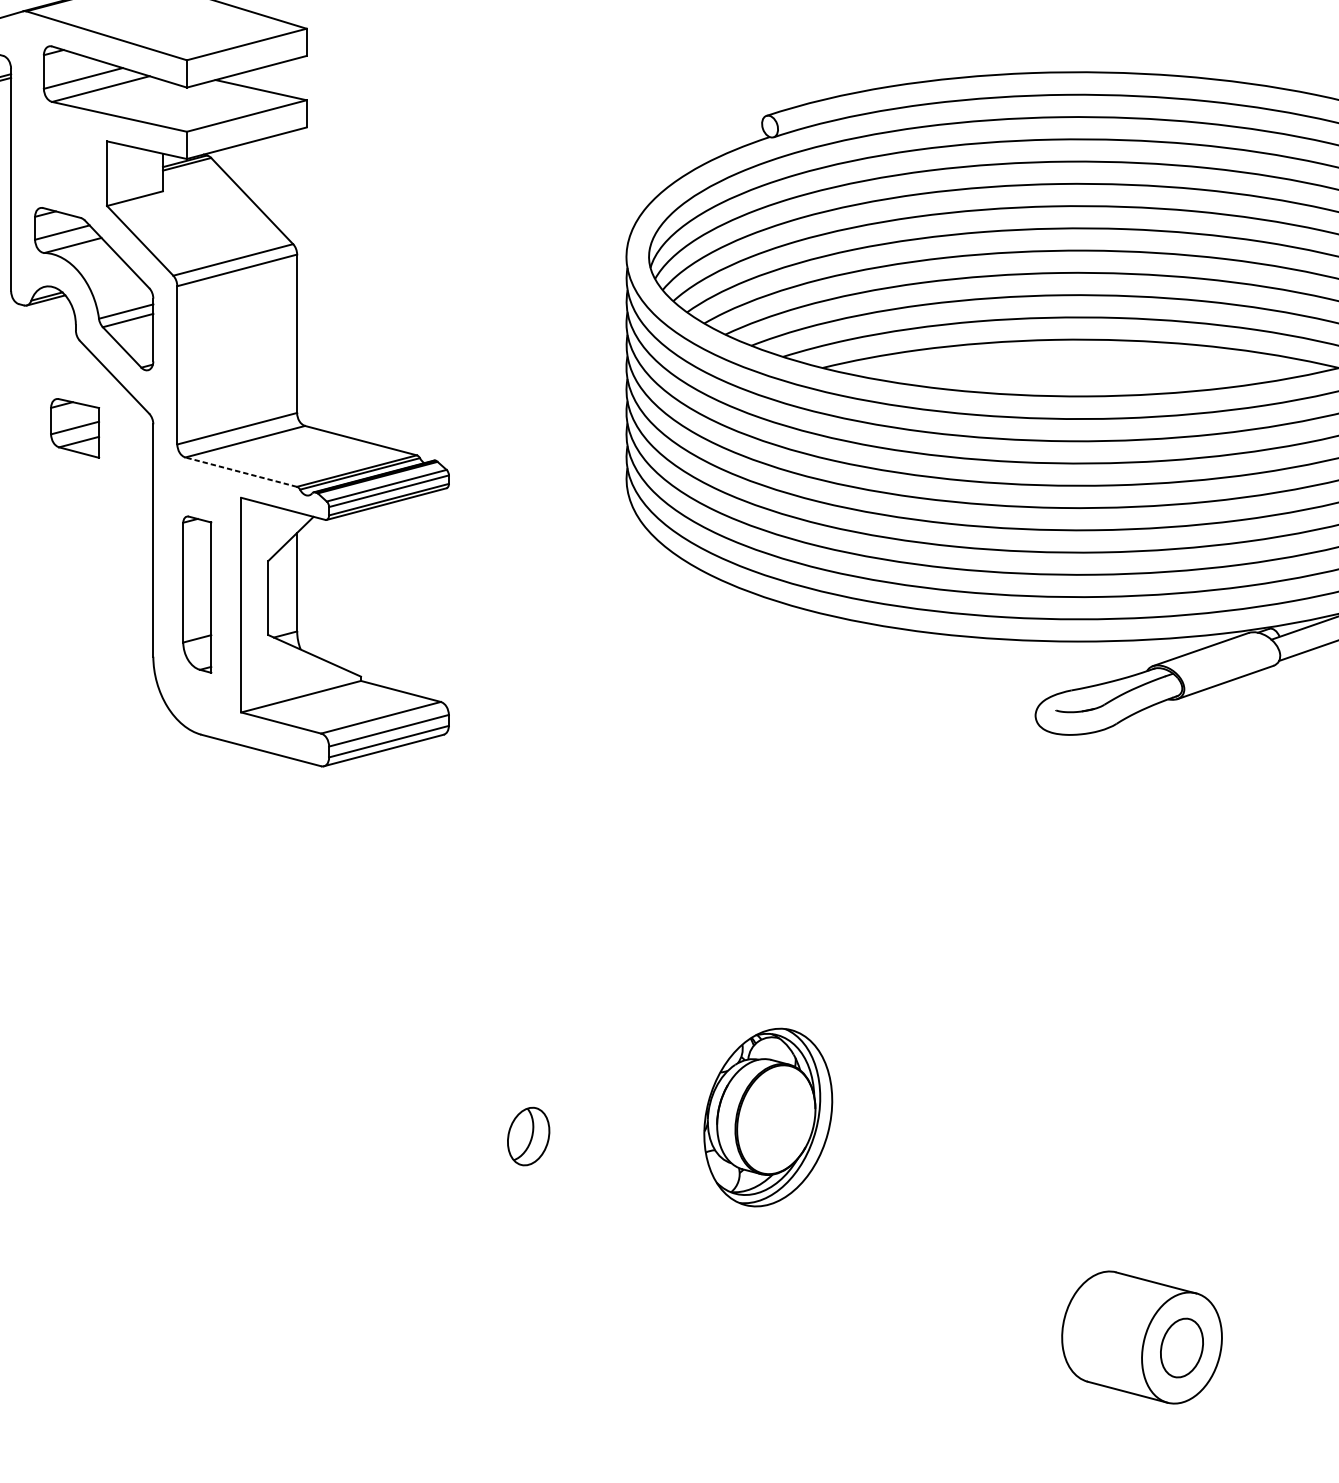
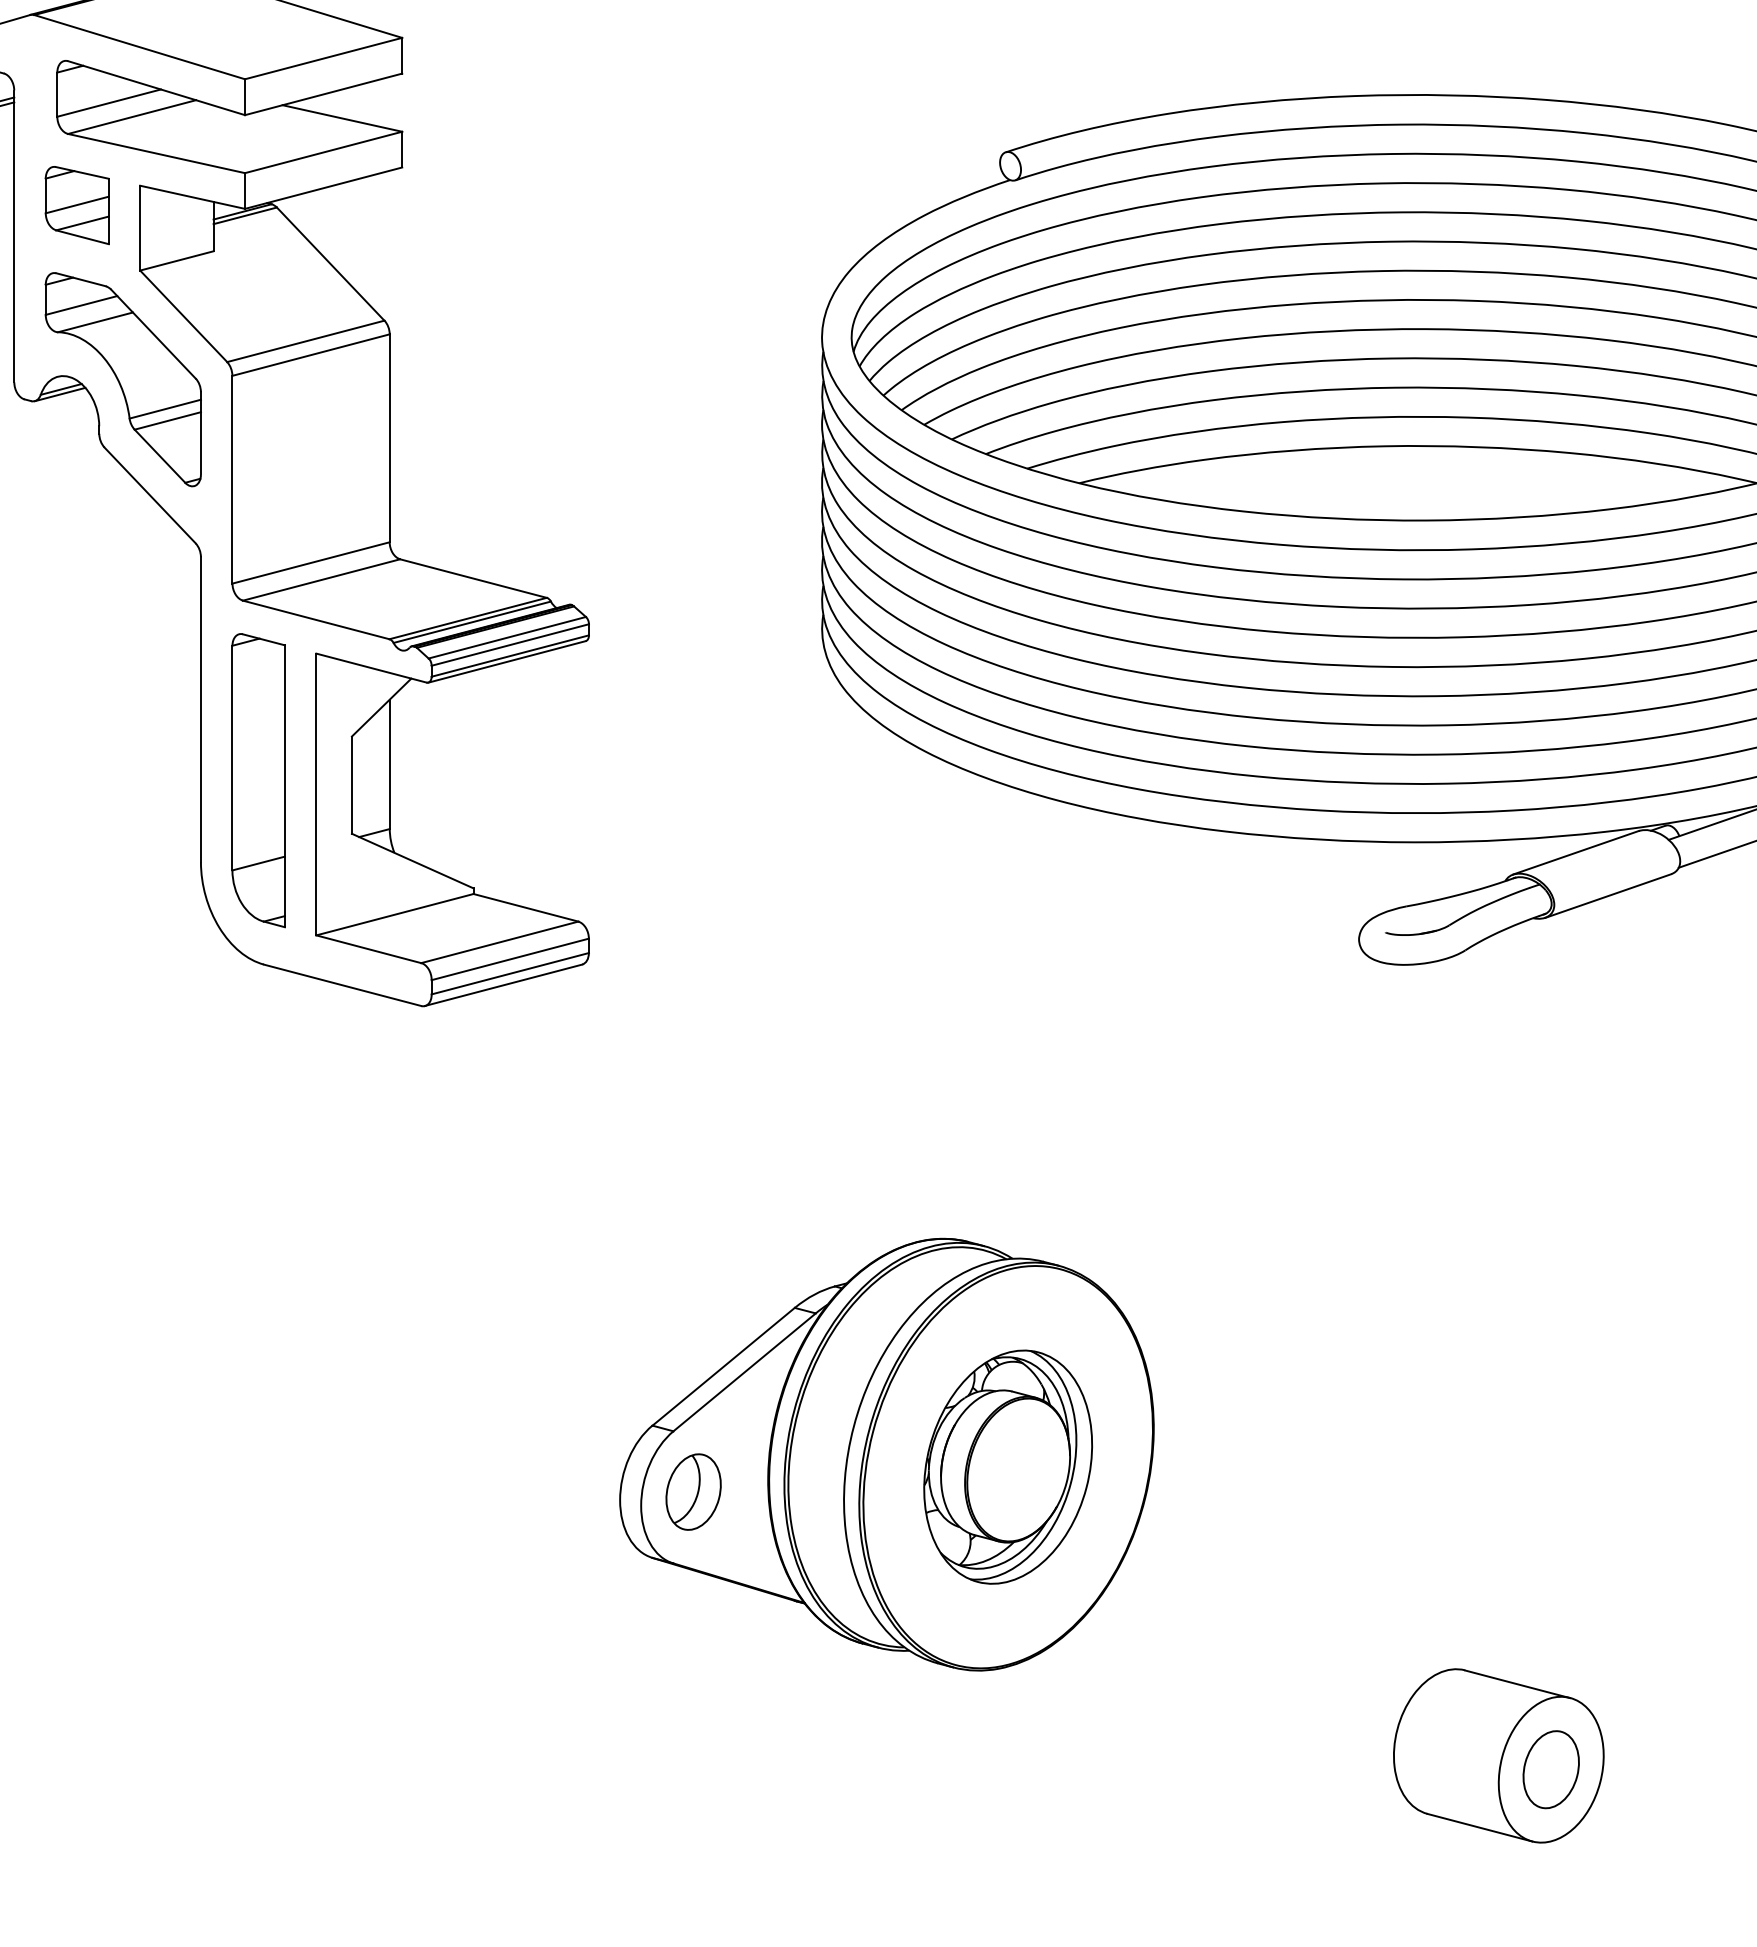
part: (74, 428) -> (76, 205), moved
line: (241, 471) -> (316, 619), dashed -> solid
part: (197, 594) -> (258, 780), size x1.43
part: (675, 1107) -> (886, 1454), added

